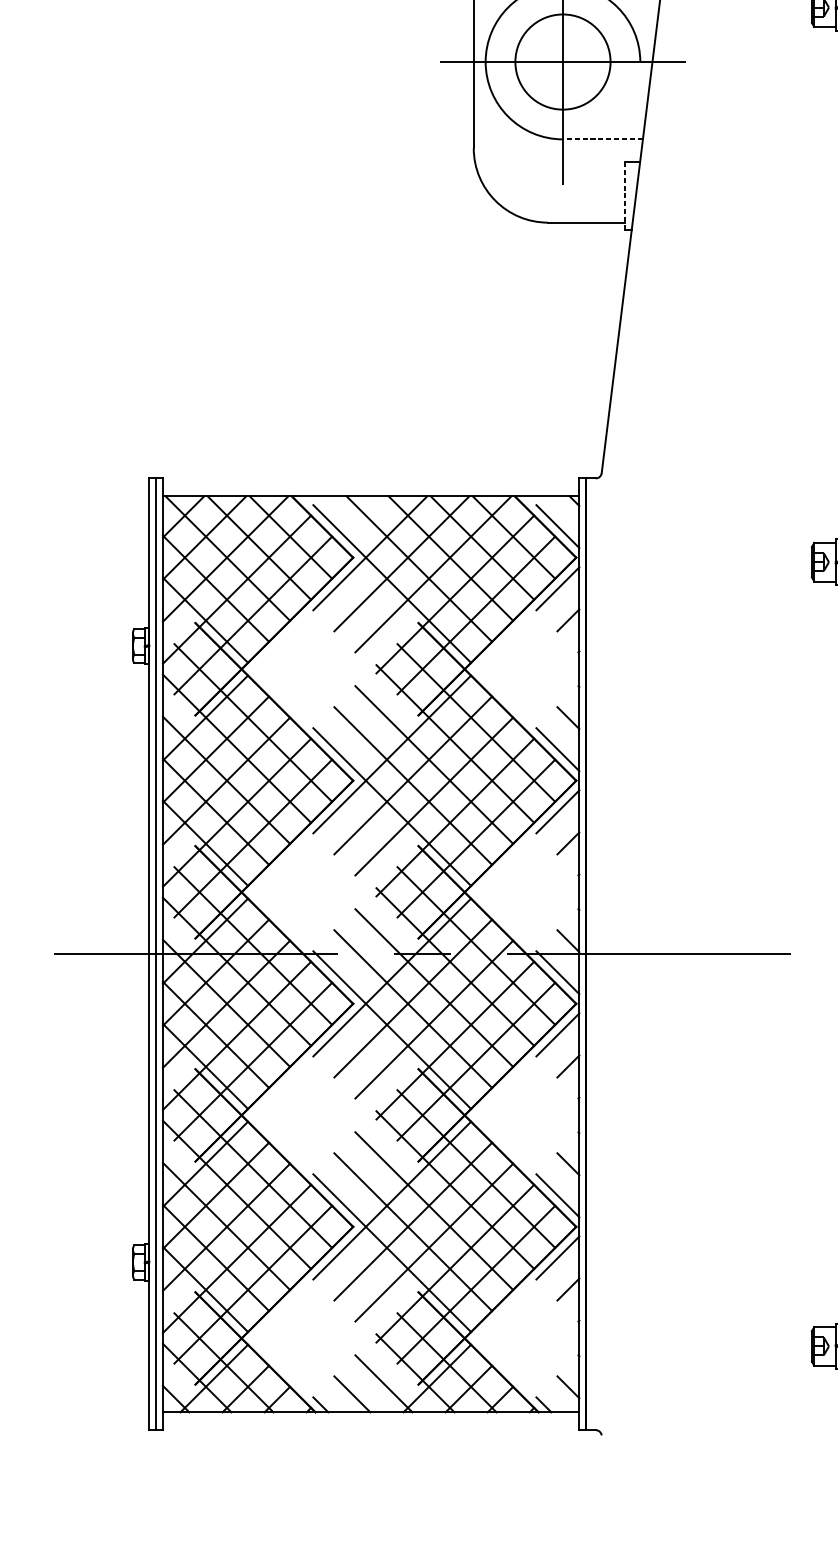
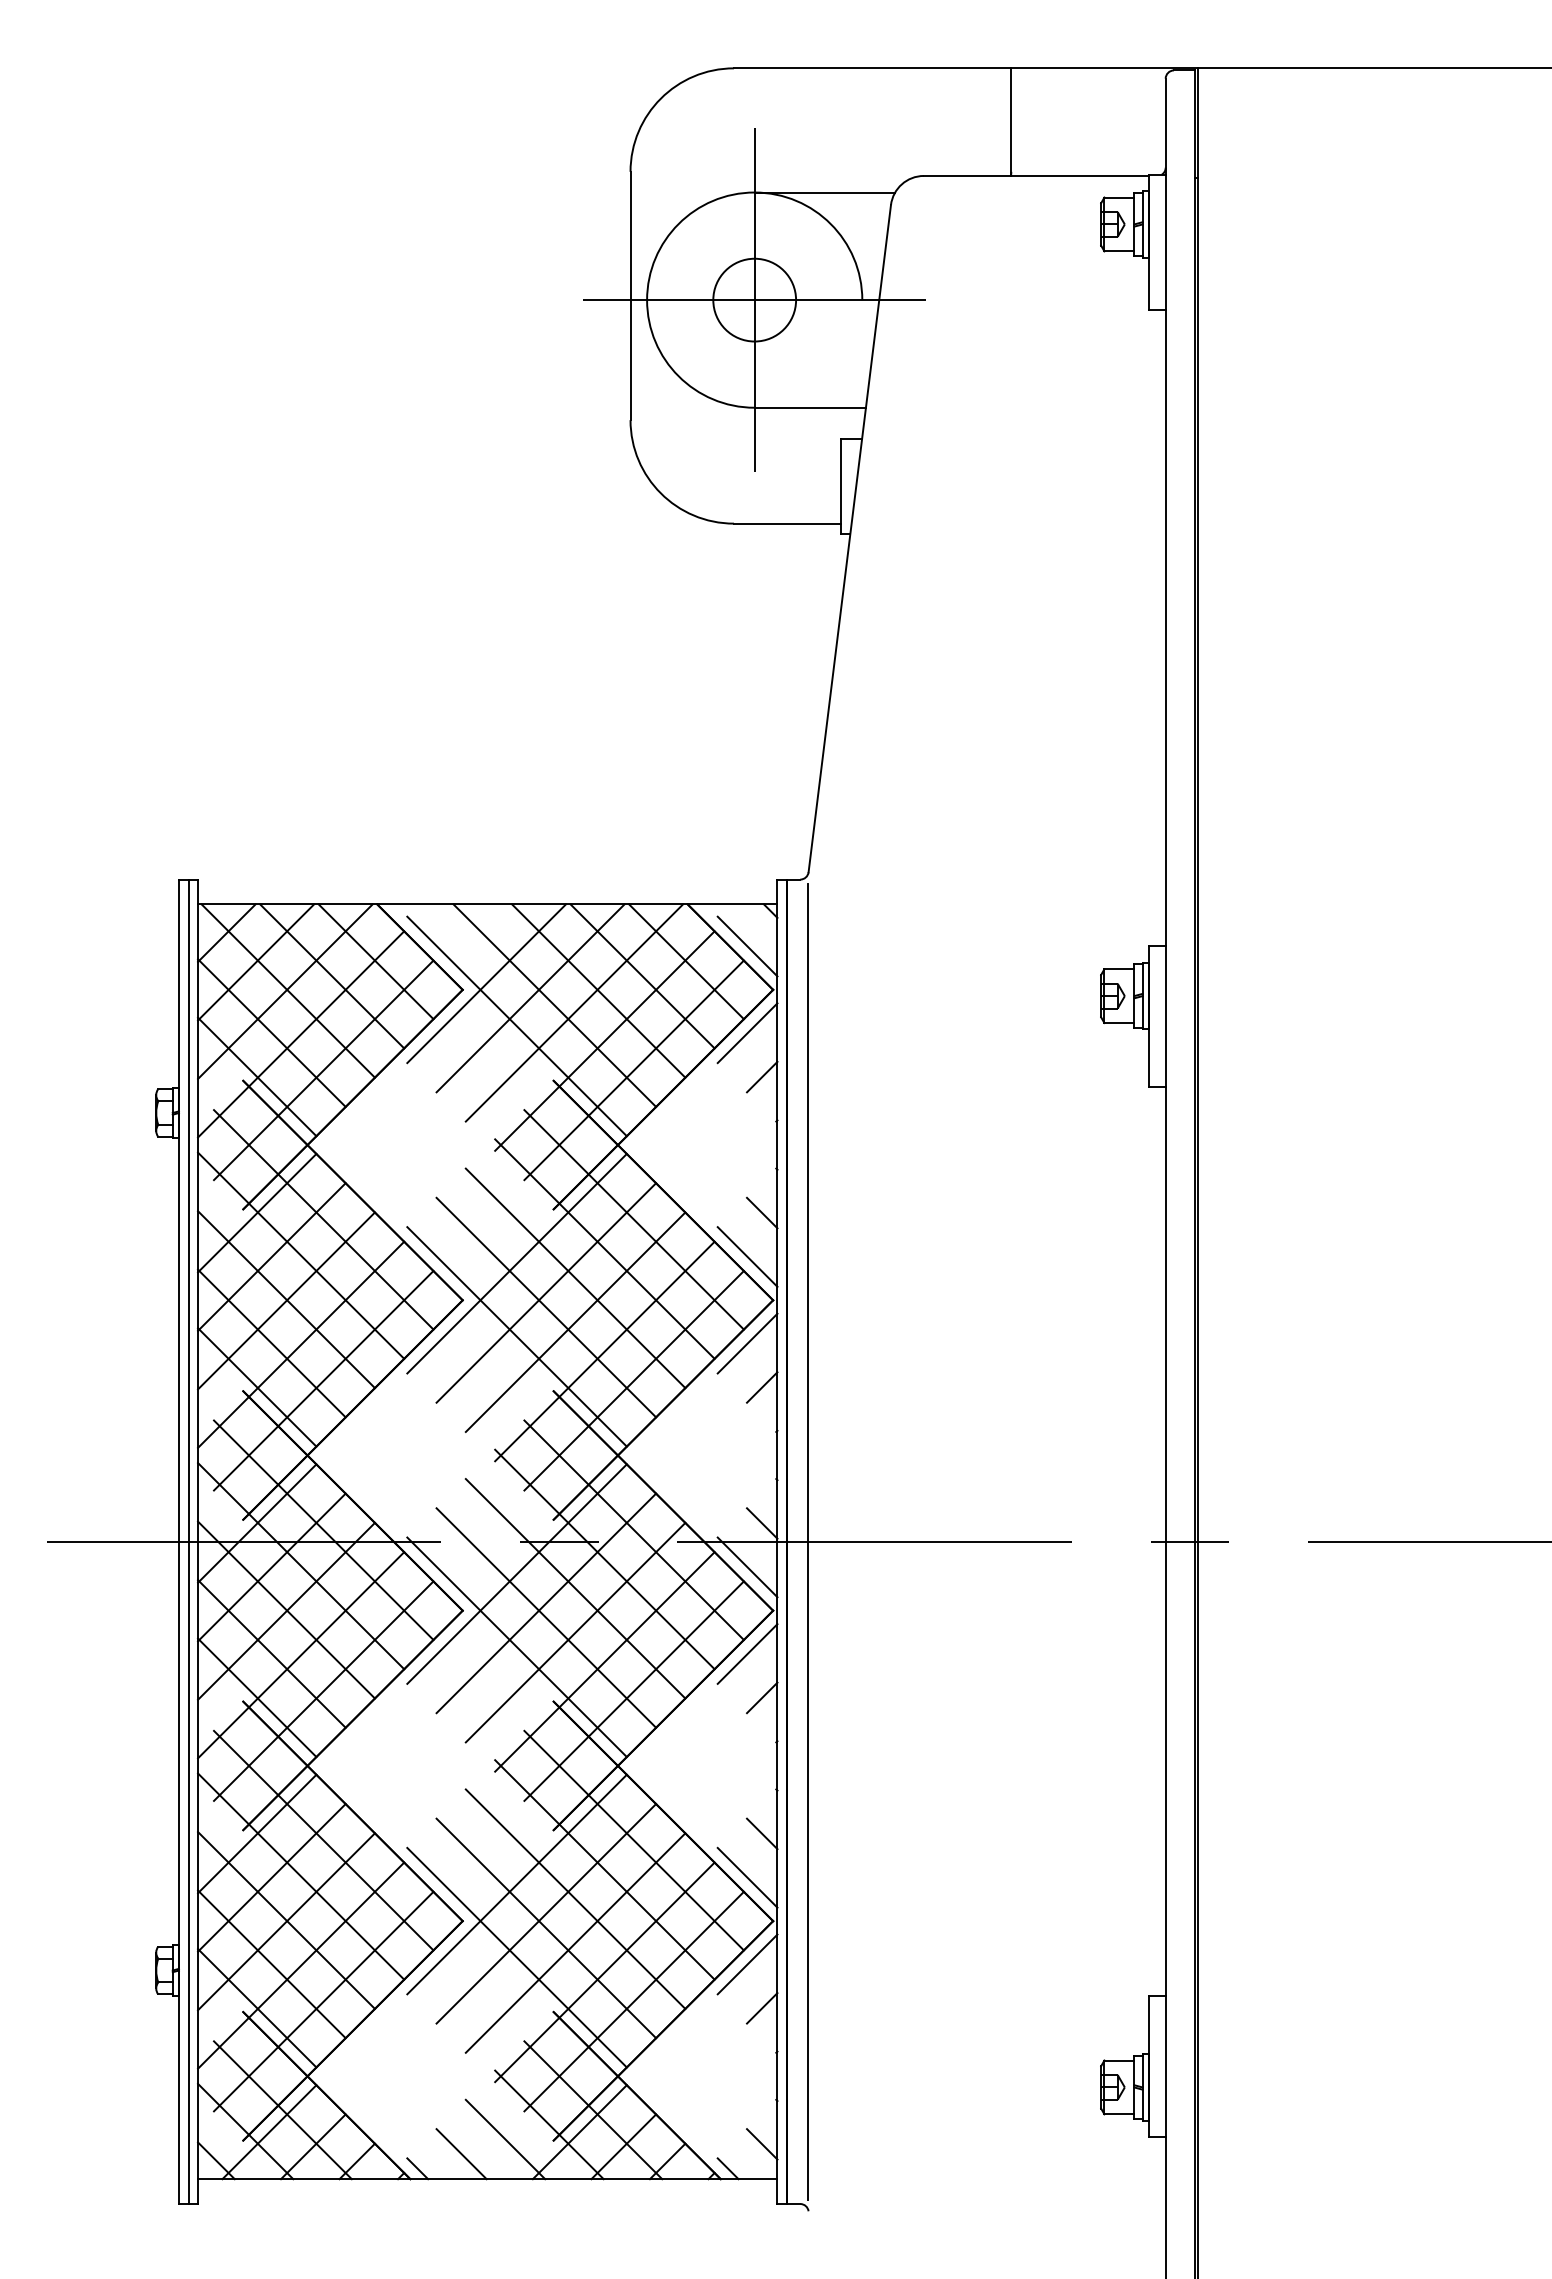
circle: (562, 61) -> (754, 299), size x0.62
line: (603, 139) -> (810, 407), dashed -> solid
line: (625, 195) -> (841, 486), dashed -> solid
line: (600, 954) -> (807, 1541), added

